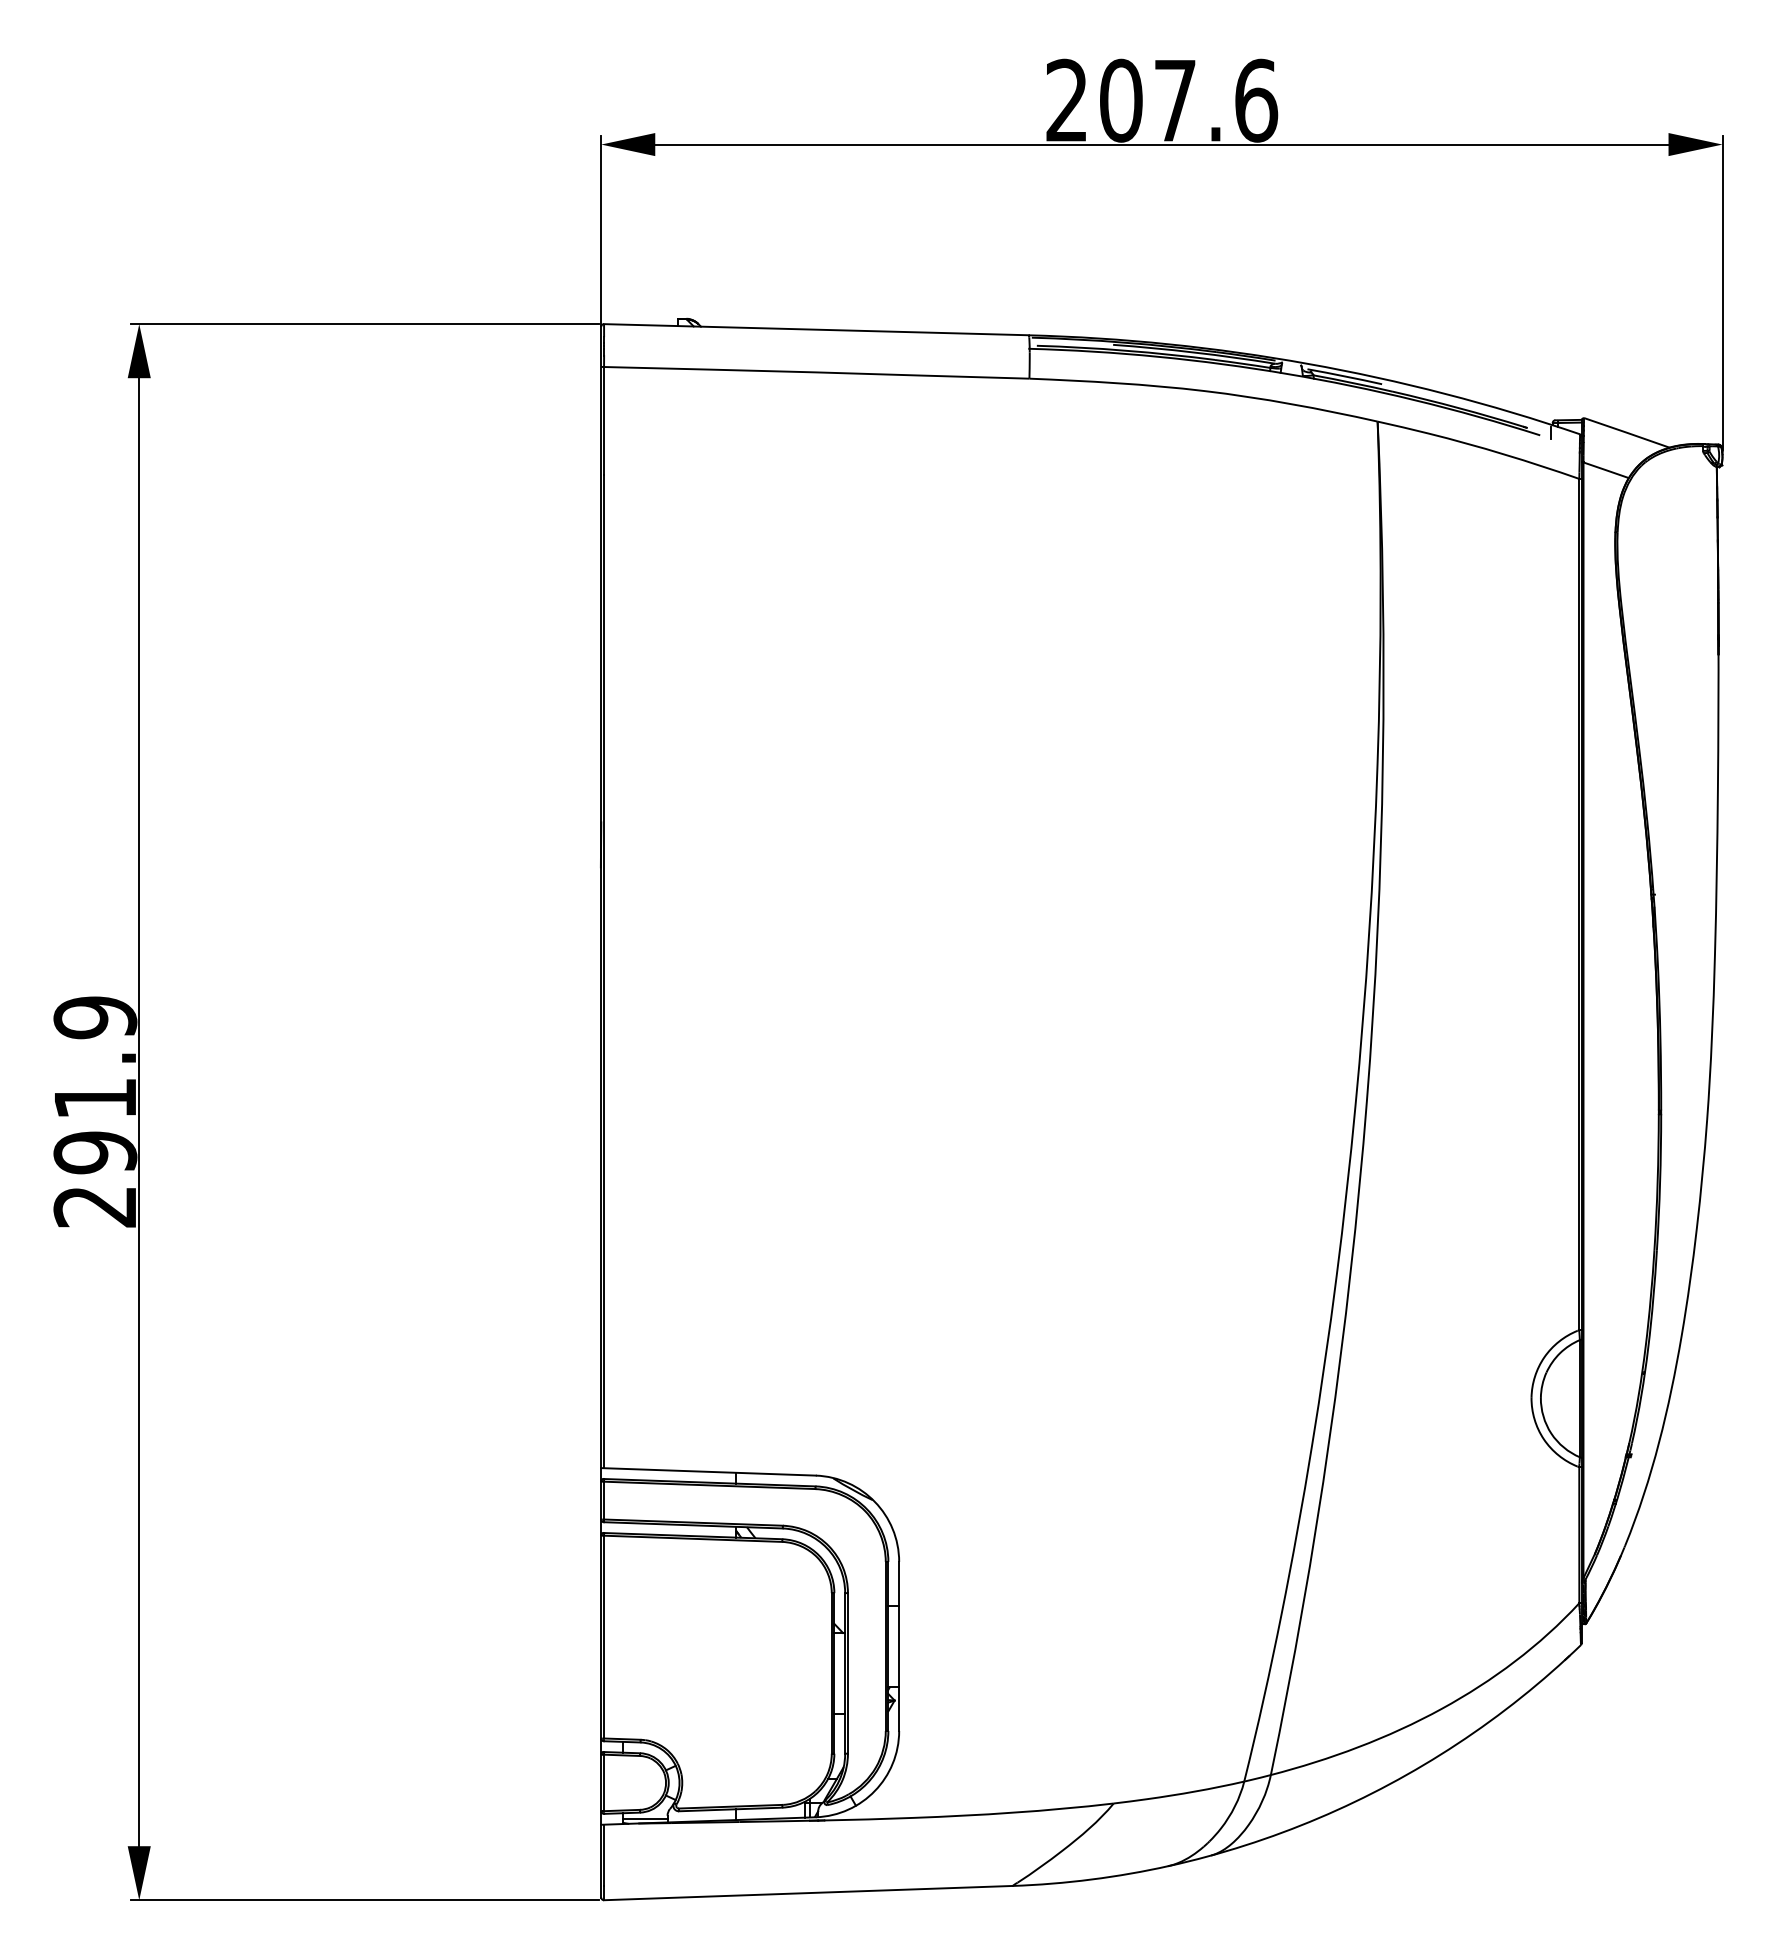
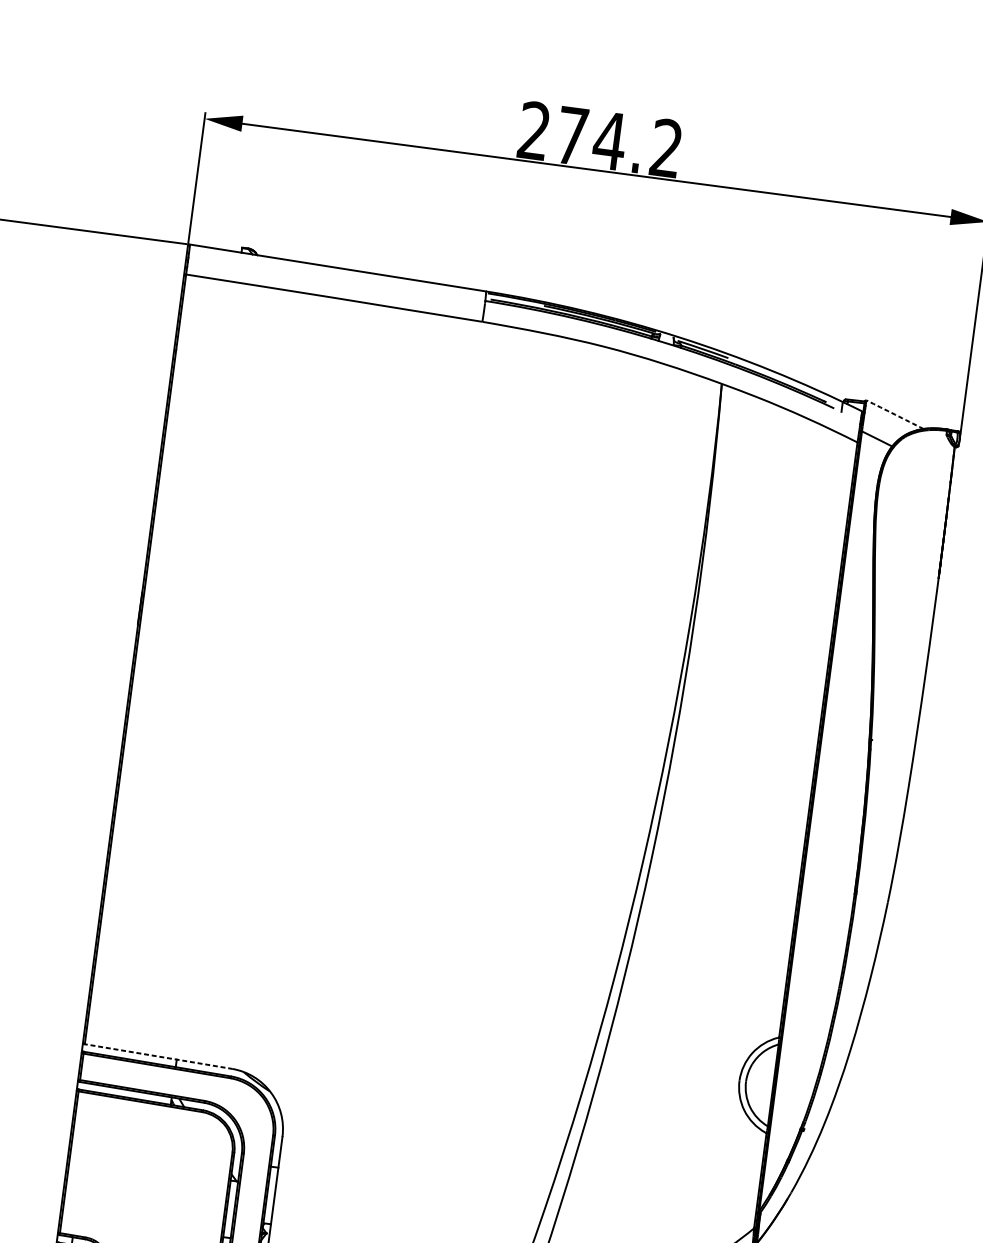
text: (1189, 100) -> (619, 142), 207.6 -> 274.2
arc: (1626, 432) -> (894, 414), solid -> dashed
line: (709, 1471) -> (158, 1056), solid -> dashed

